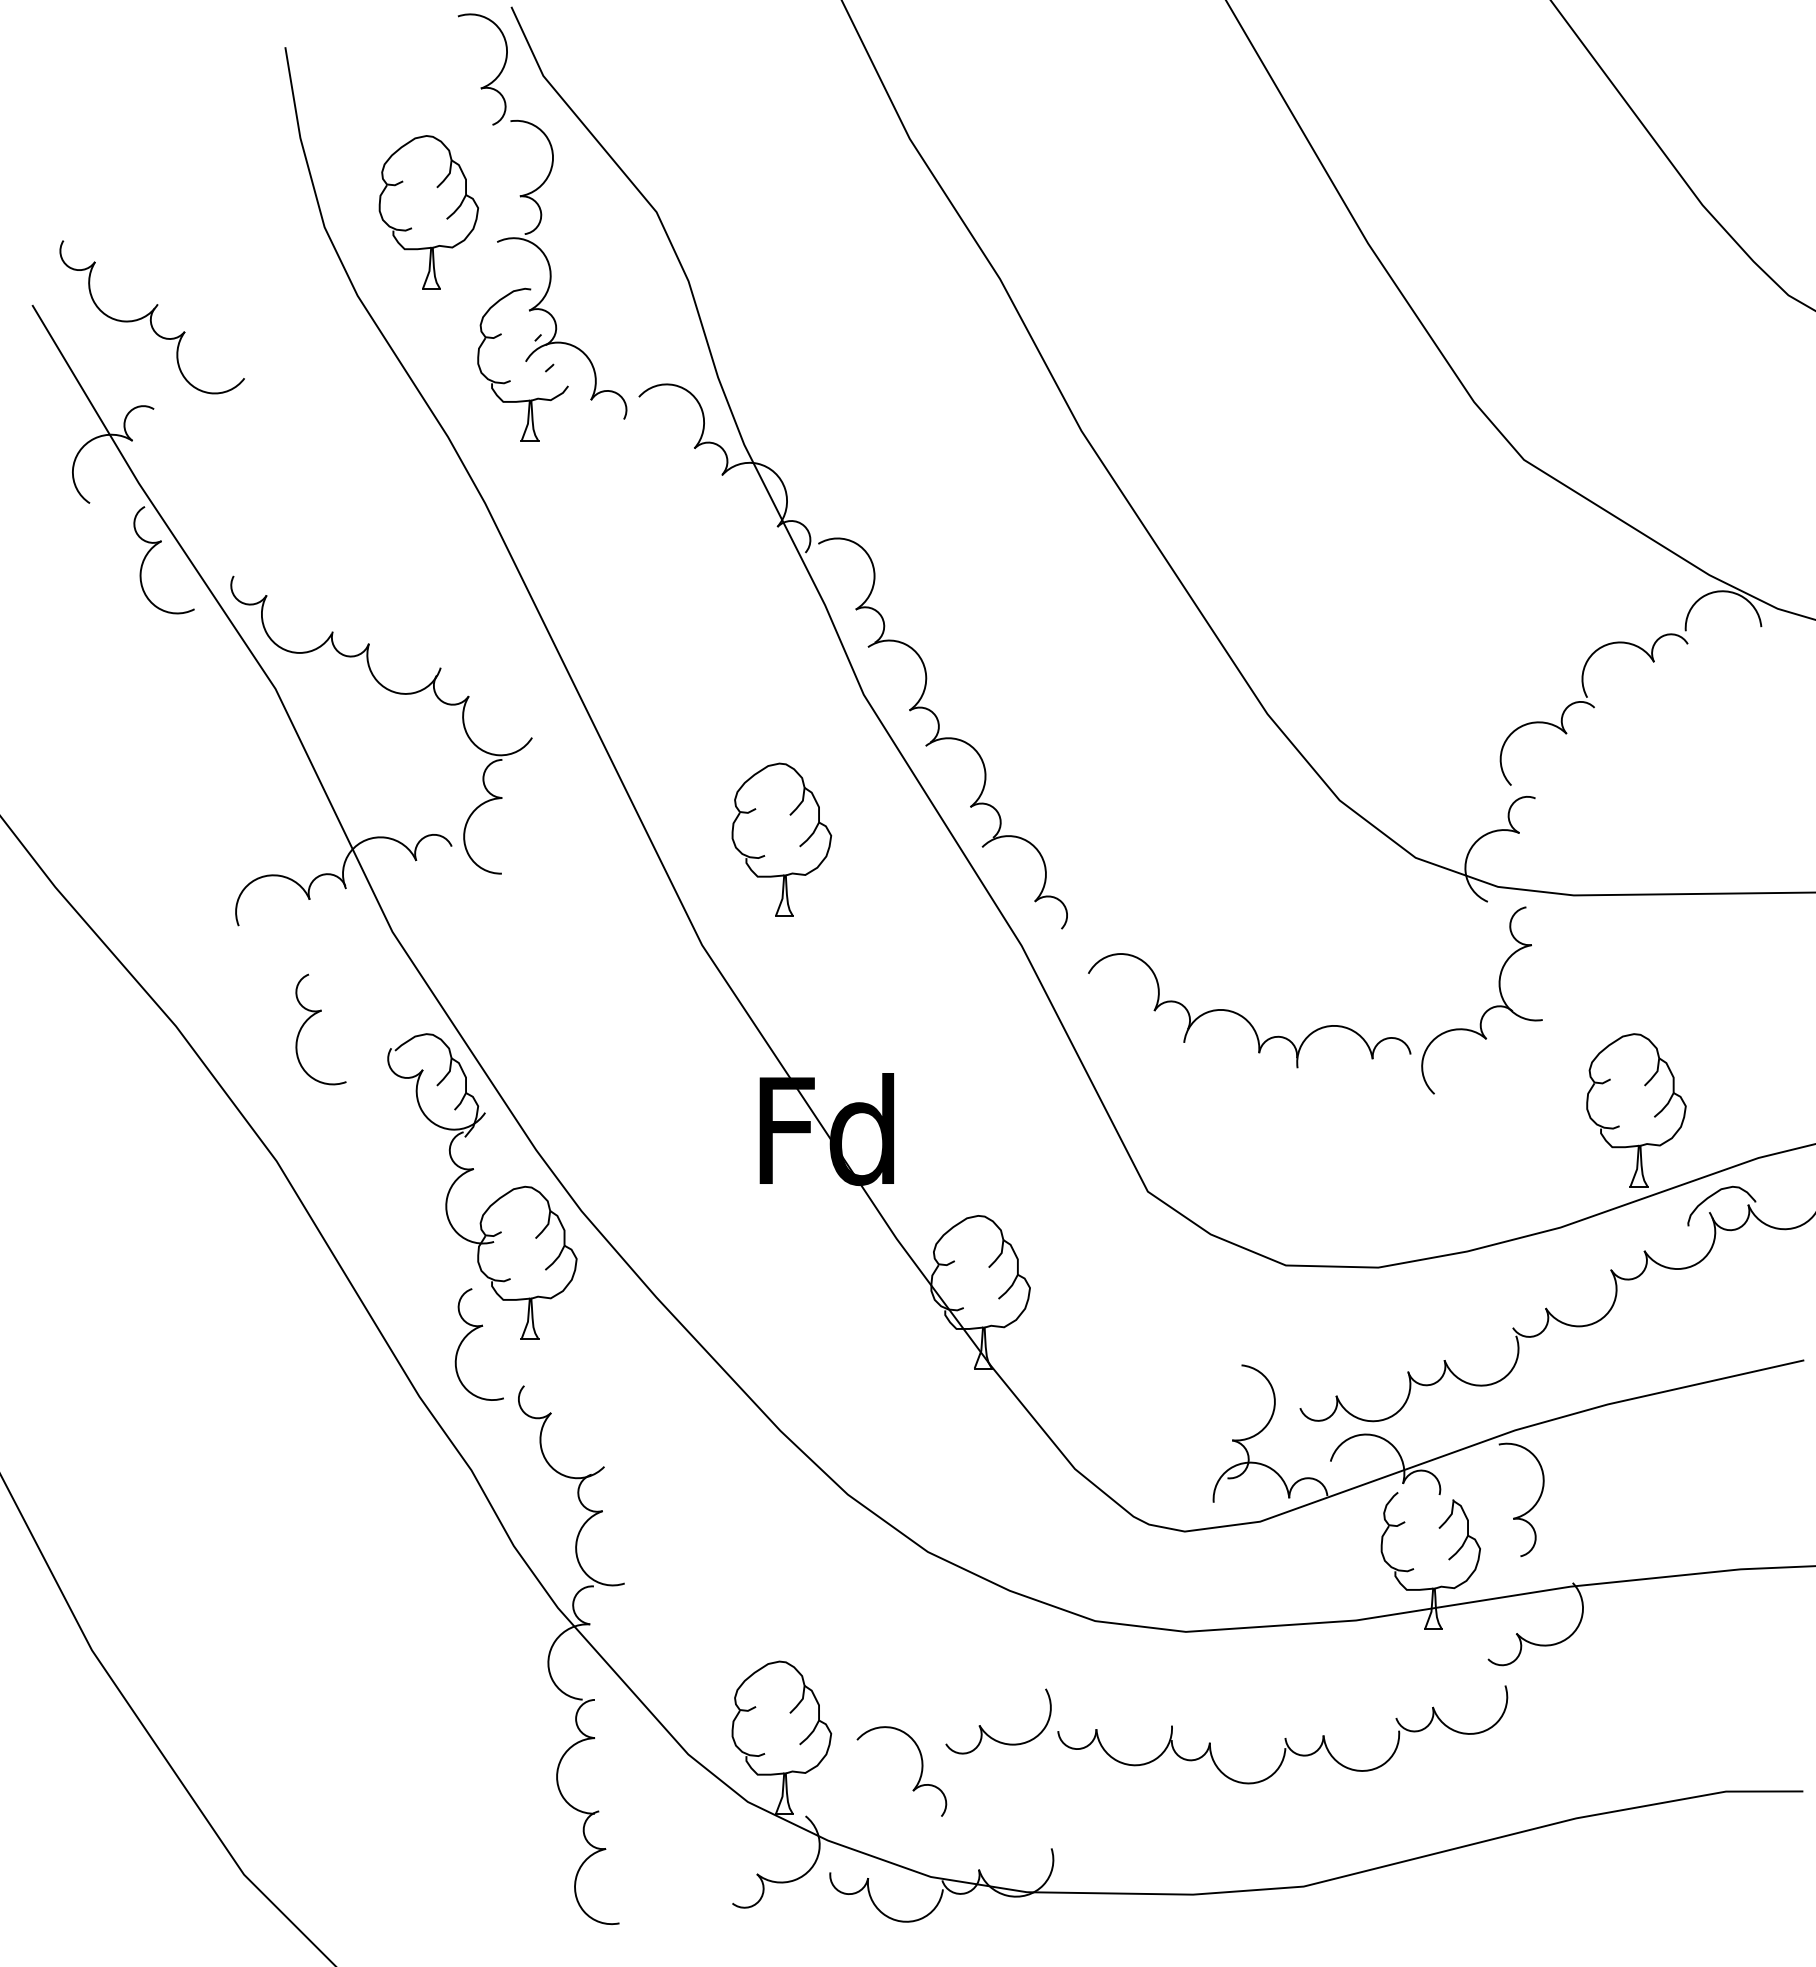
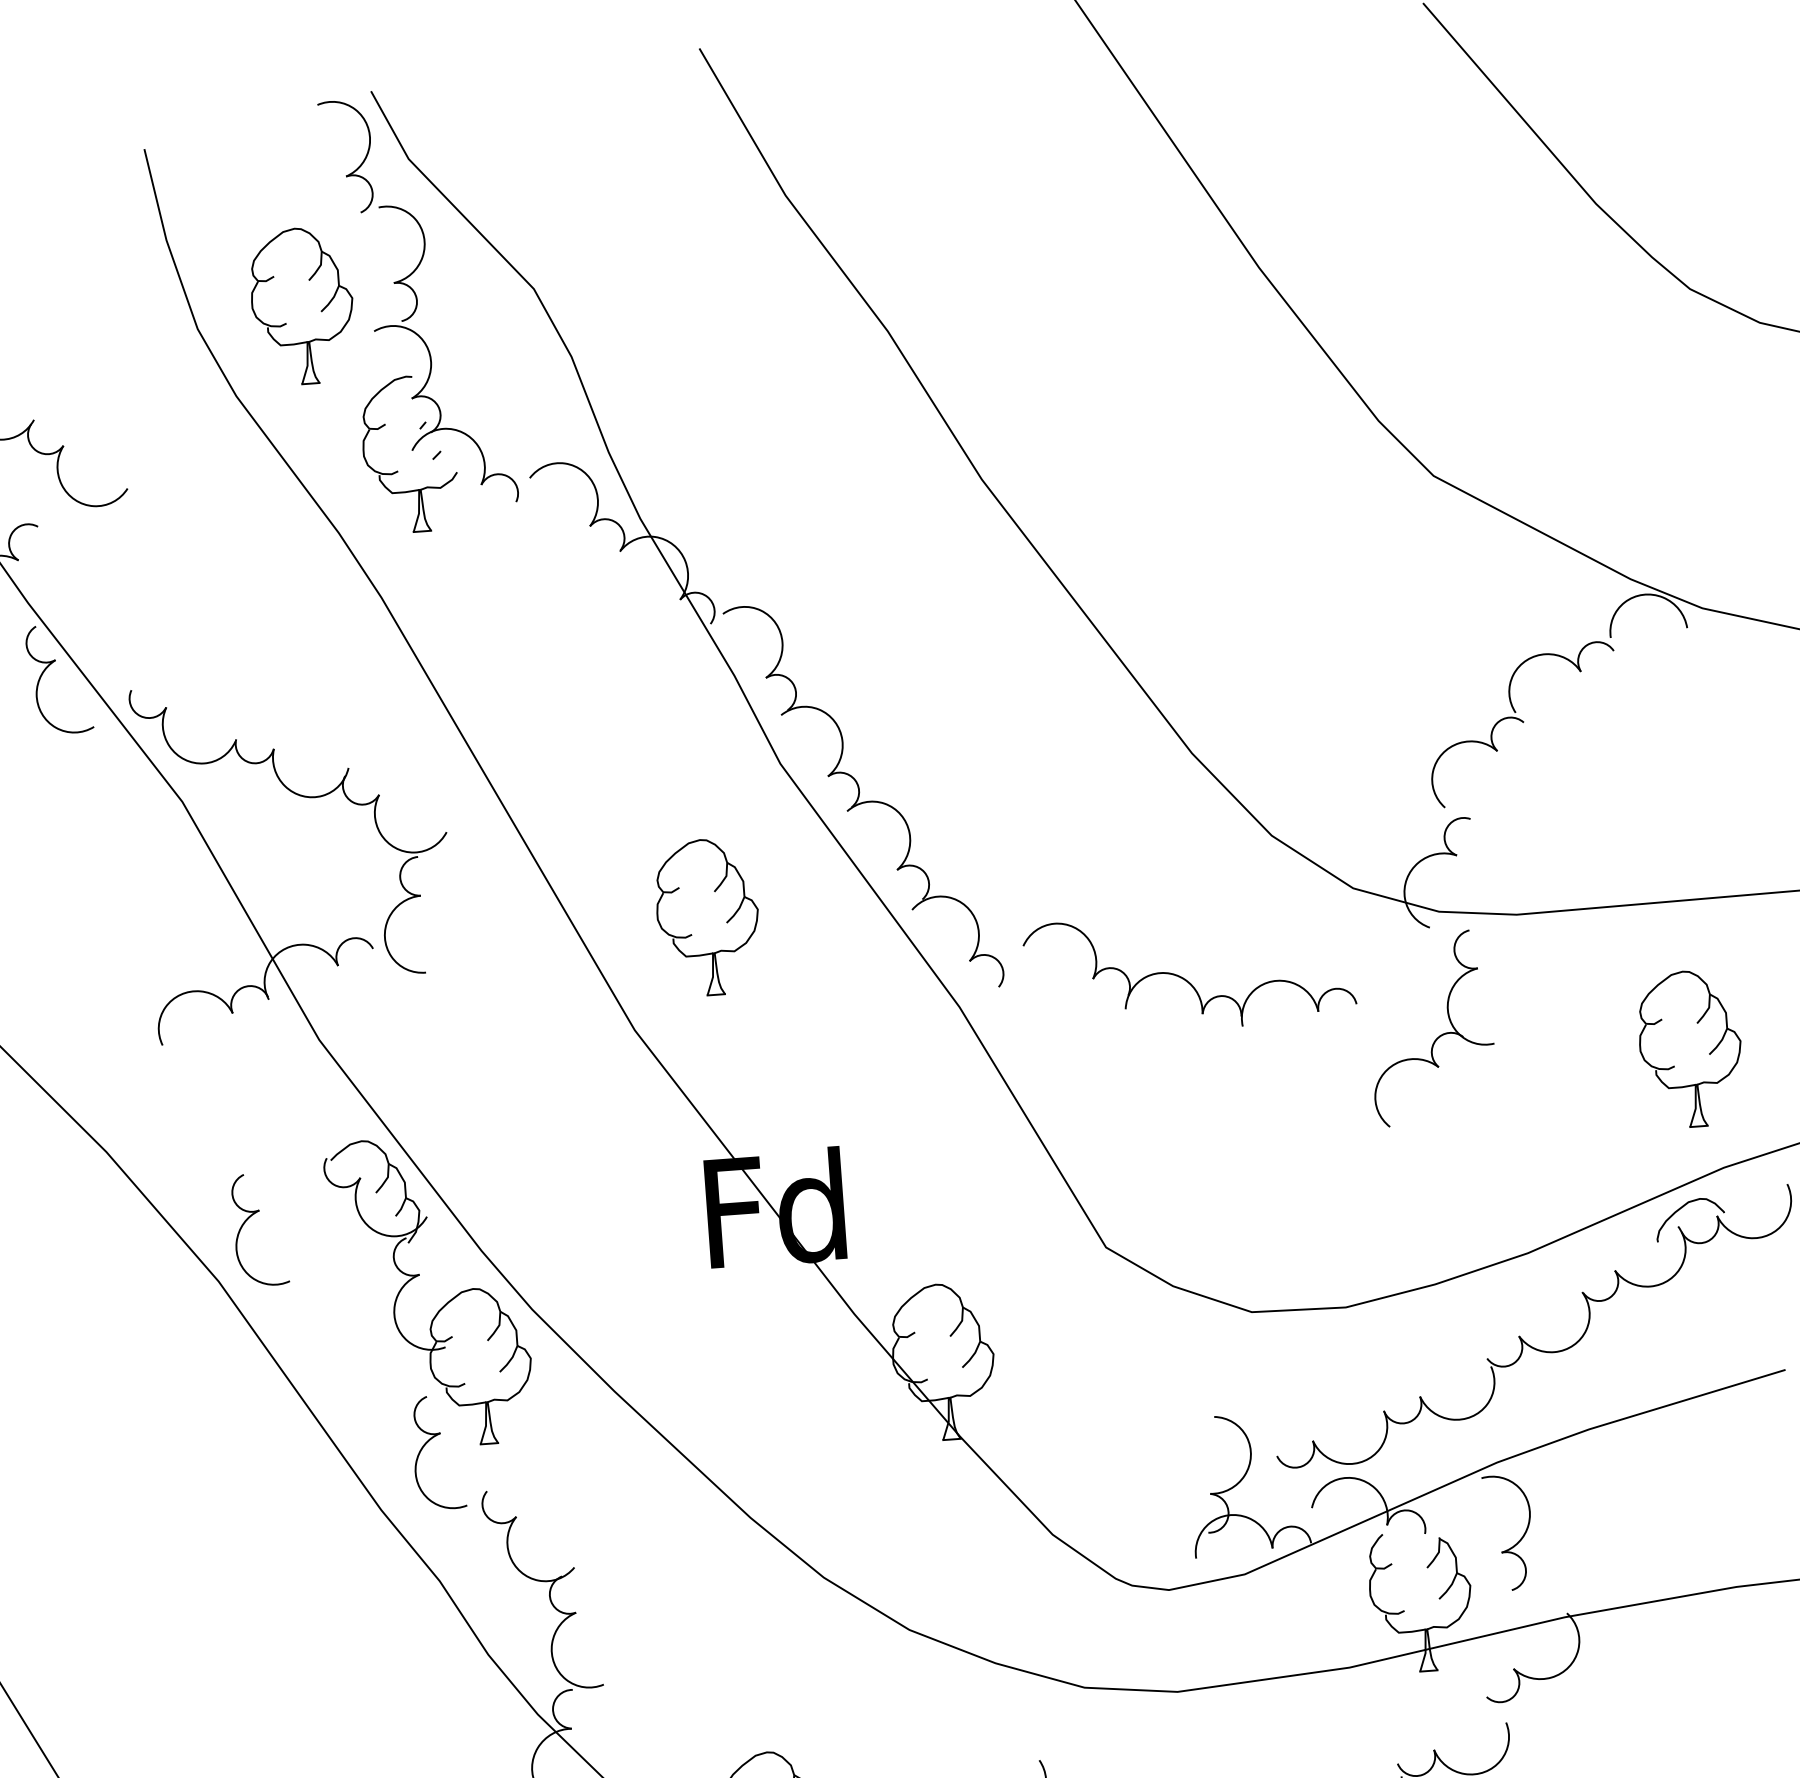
part: (1245, 1017) -> (1186, 978), moved
part: (310, 1018) -> (248, 1219), moved
part: (1636, 1110) -> (1690, 1049), moved

